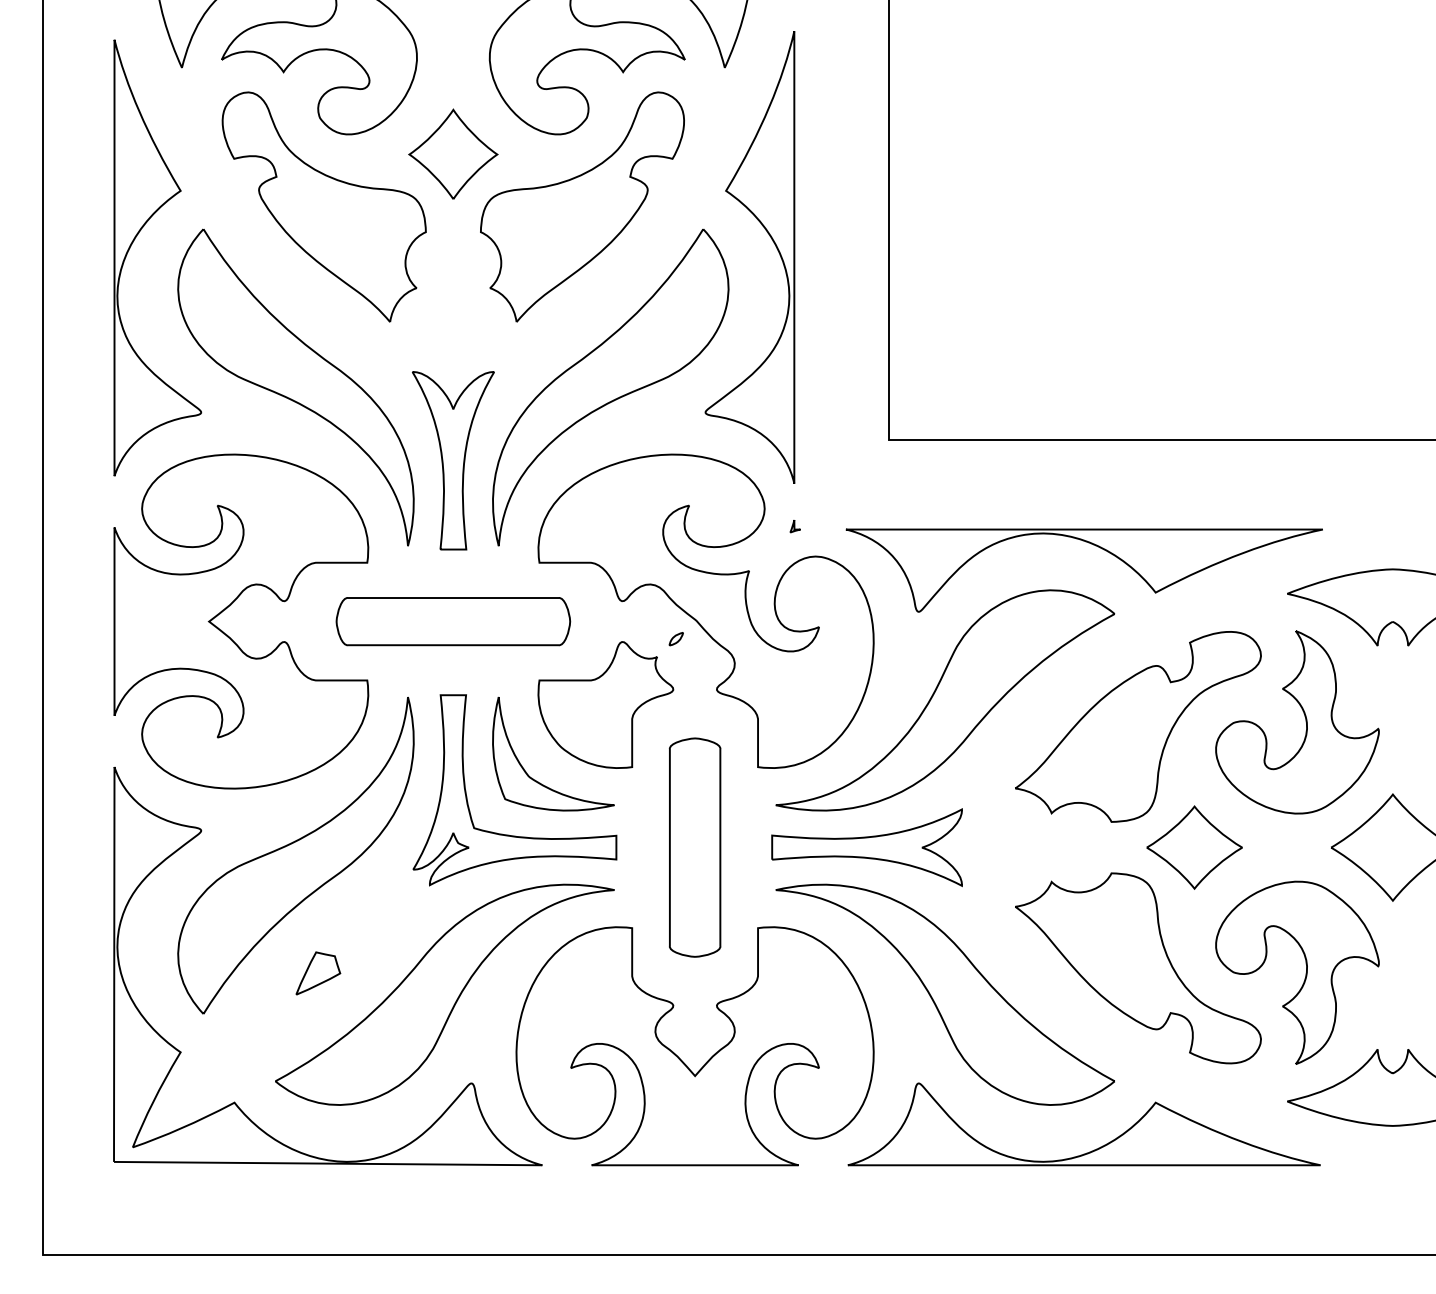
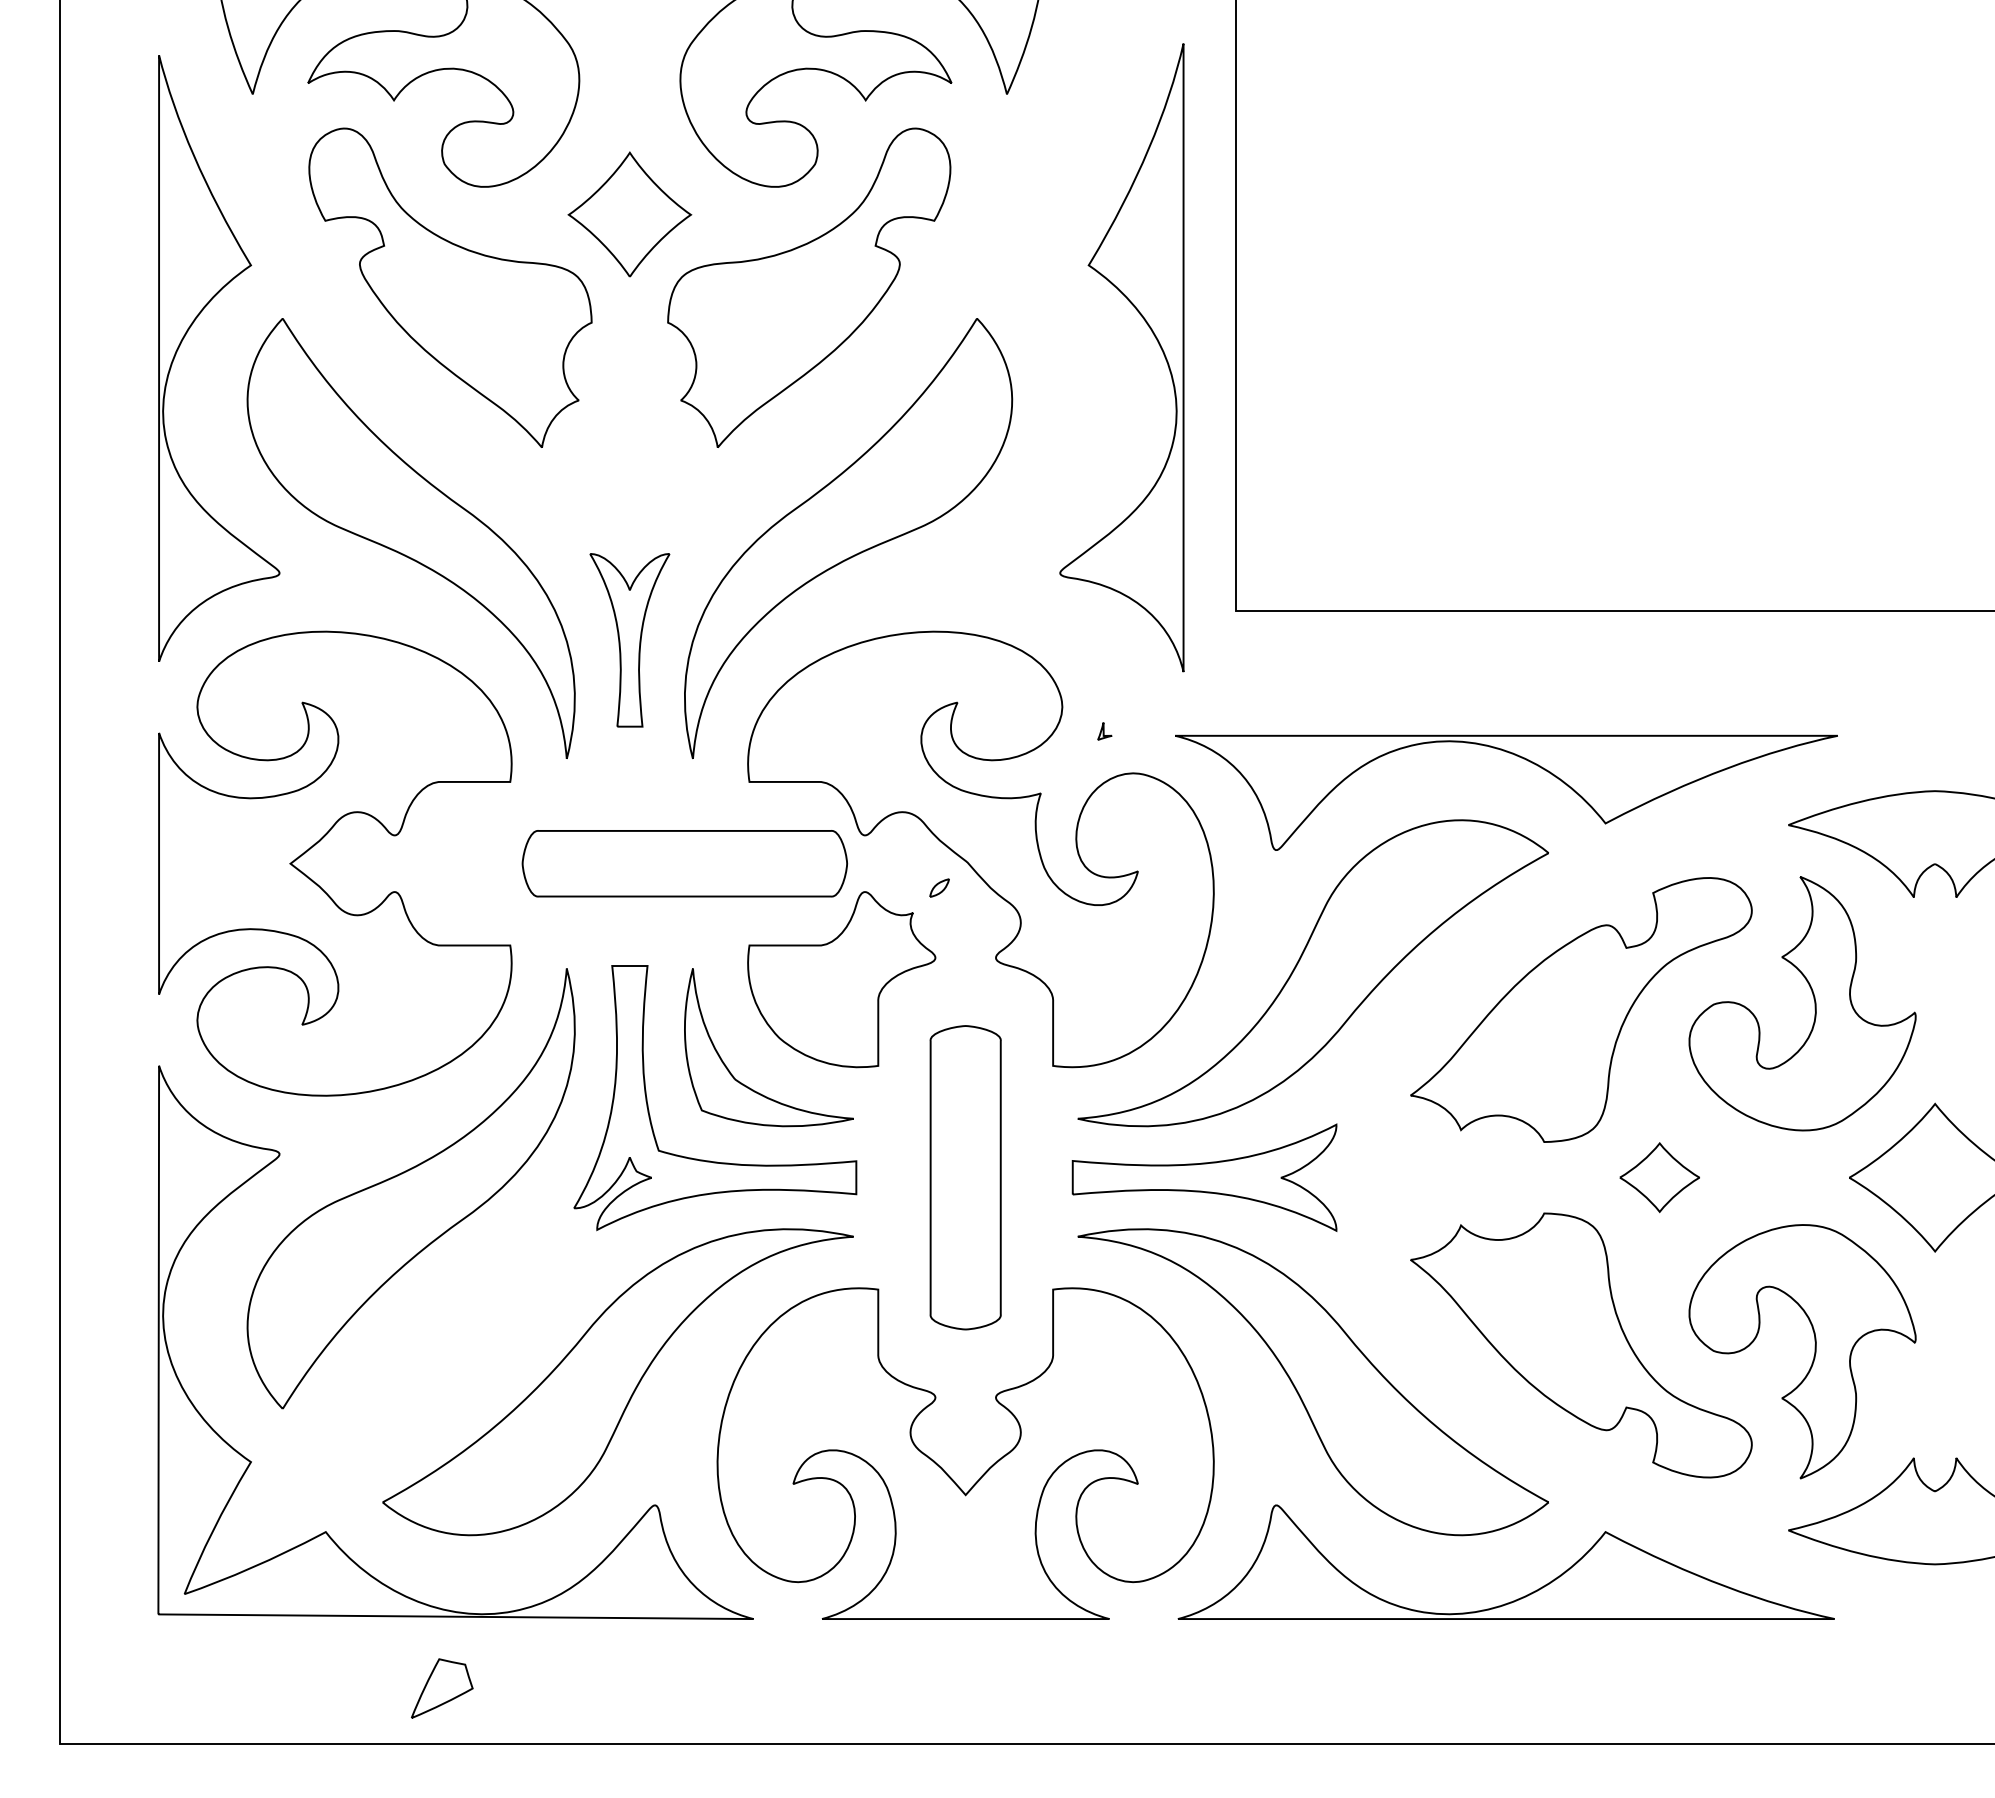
part: (772, 241) -> (1153, 335), moved
part: (453, 460) -> (629, 640), size x0.7
part: (453, 621) -> (684, 863), moved
part: (1194, 847) -> (1659, 1177), size x0.6
part: (318, 973) -> (442, 1688), moved

